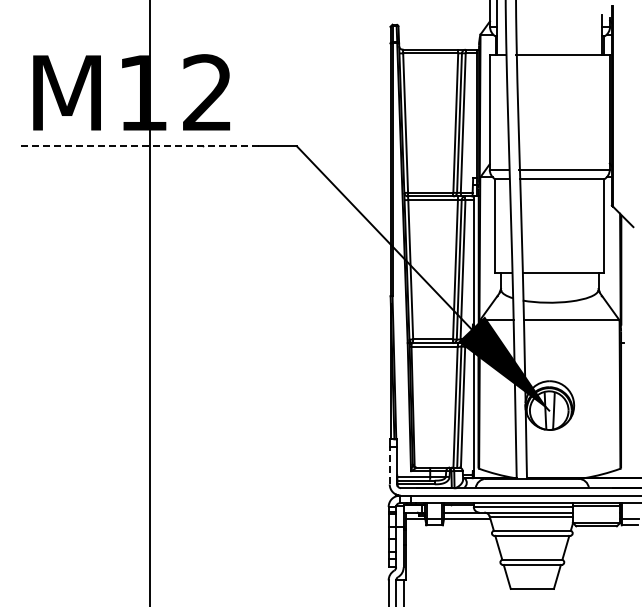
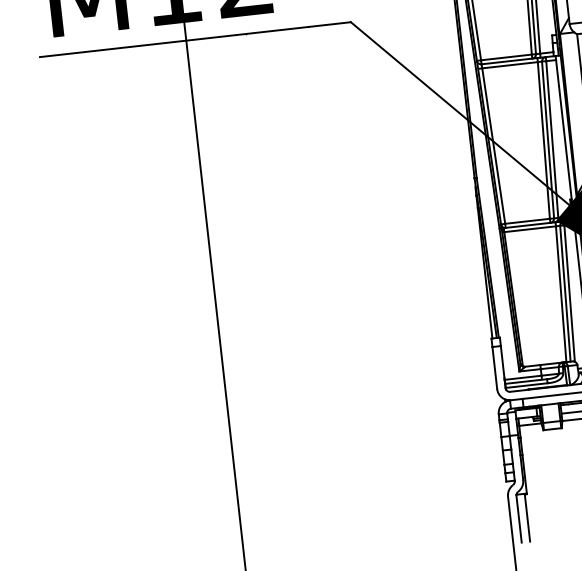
line: (138, 146) -> (173, 42), dashed -> solid
line: (389, 465) -> (494, 367), dashed -> solid

